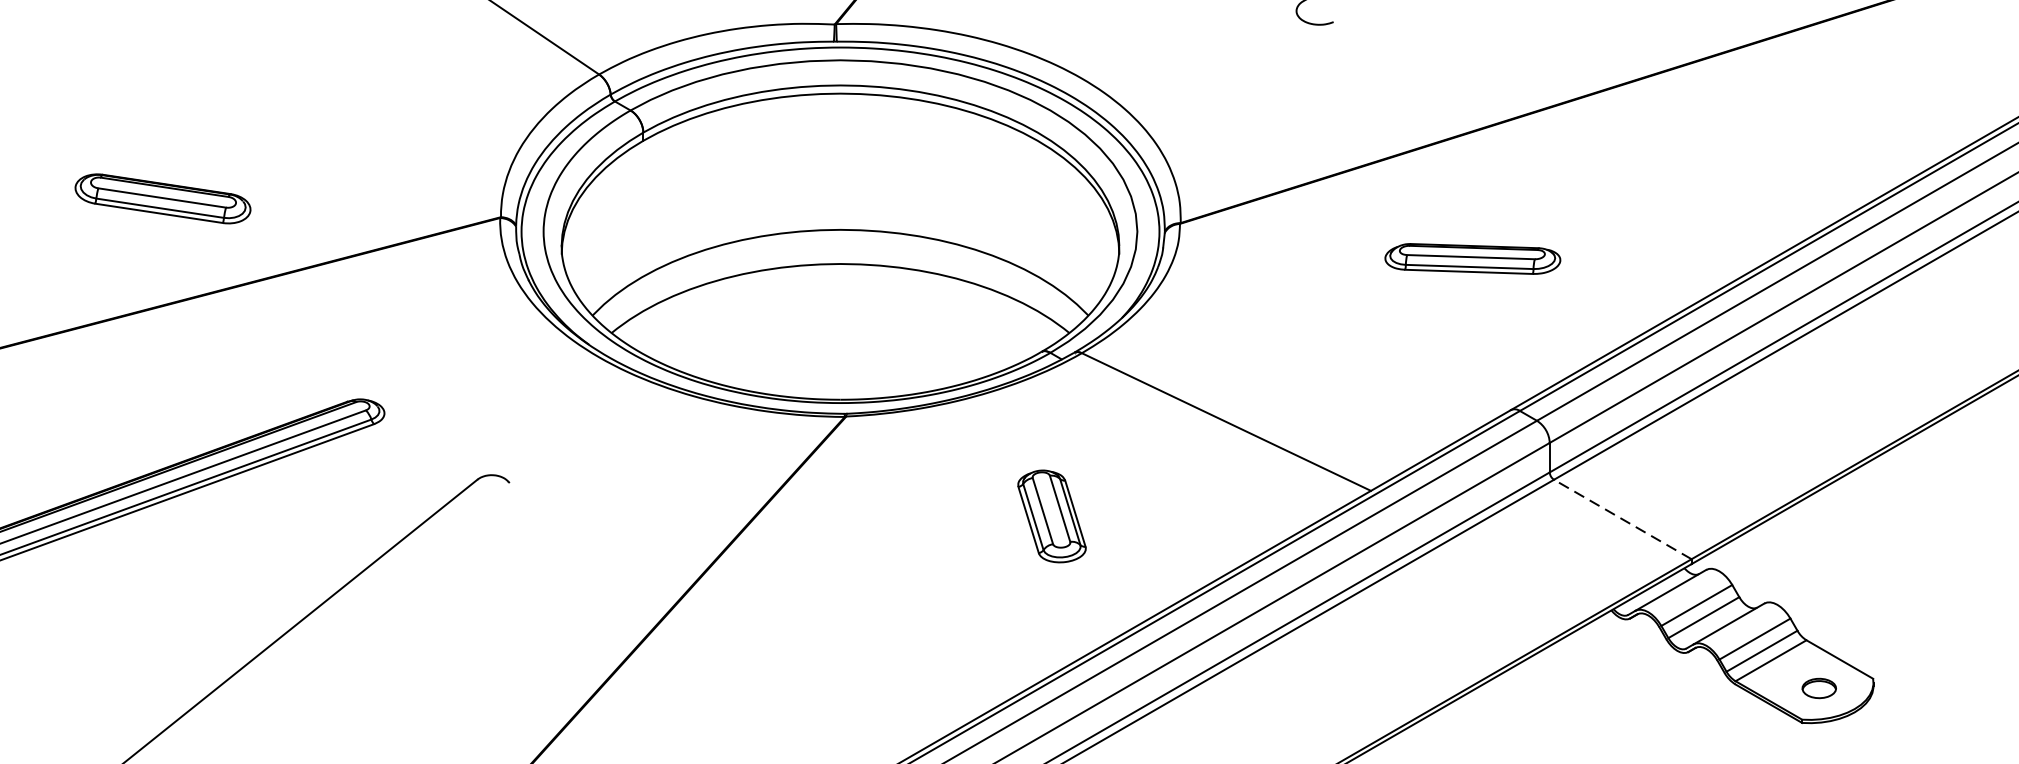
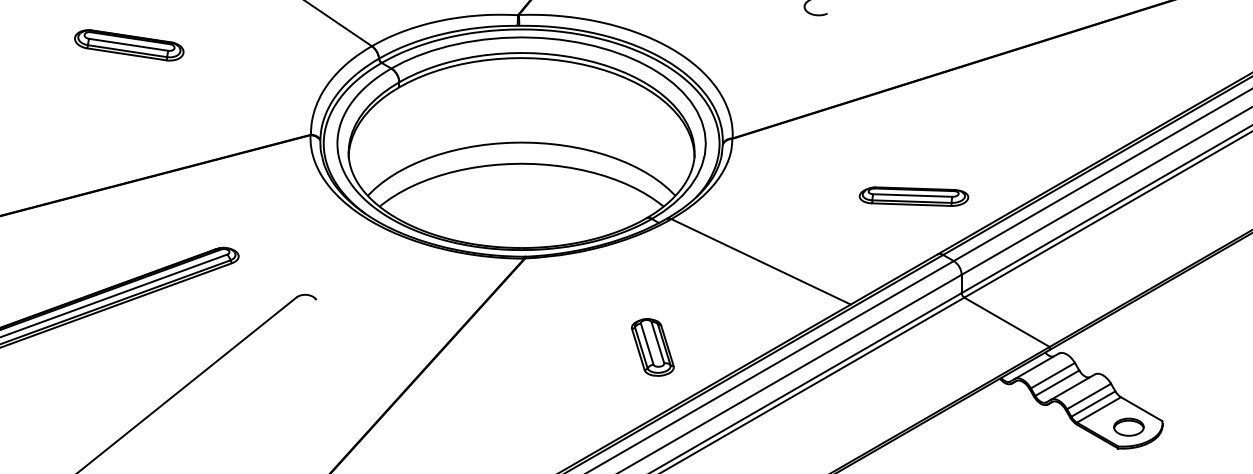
part: (163, 199) -> (129, 45), moved
part: (1472, 258) -> (913, 196), moved
part: (1051, 516) -> (652, 347), moved
line: (1621, 519) -> (1006, 322), dashed -> solid
part: (1818, 687) -> (1128, 426), size x1.43

